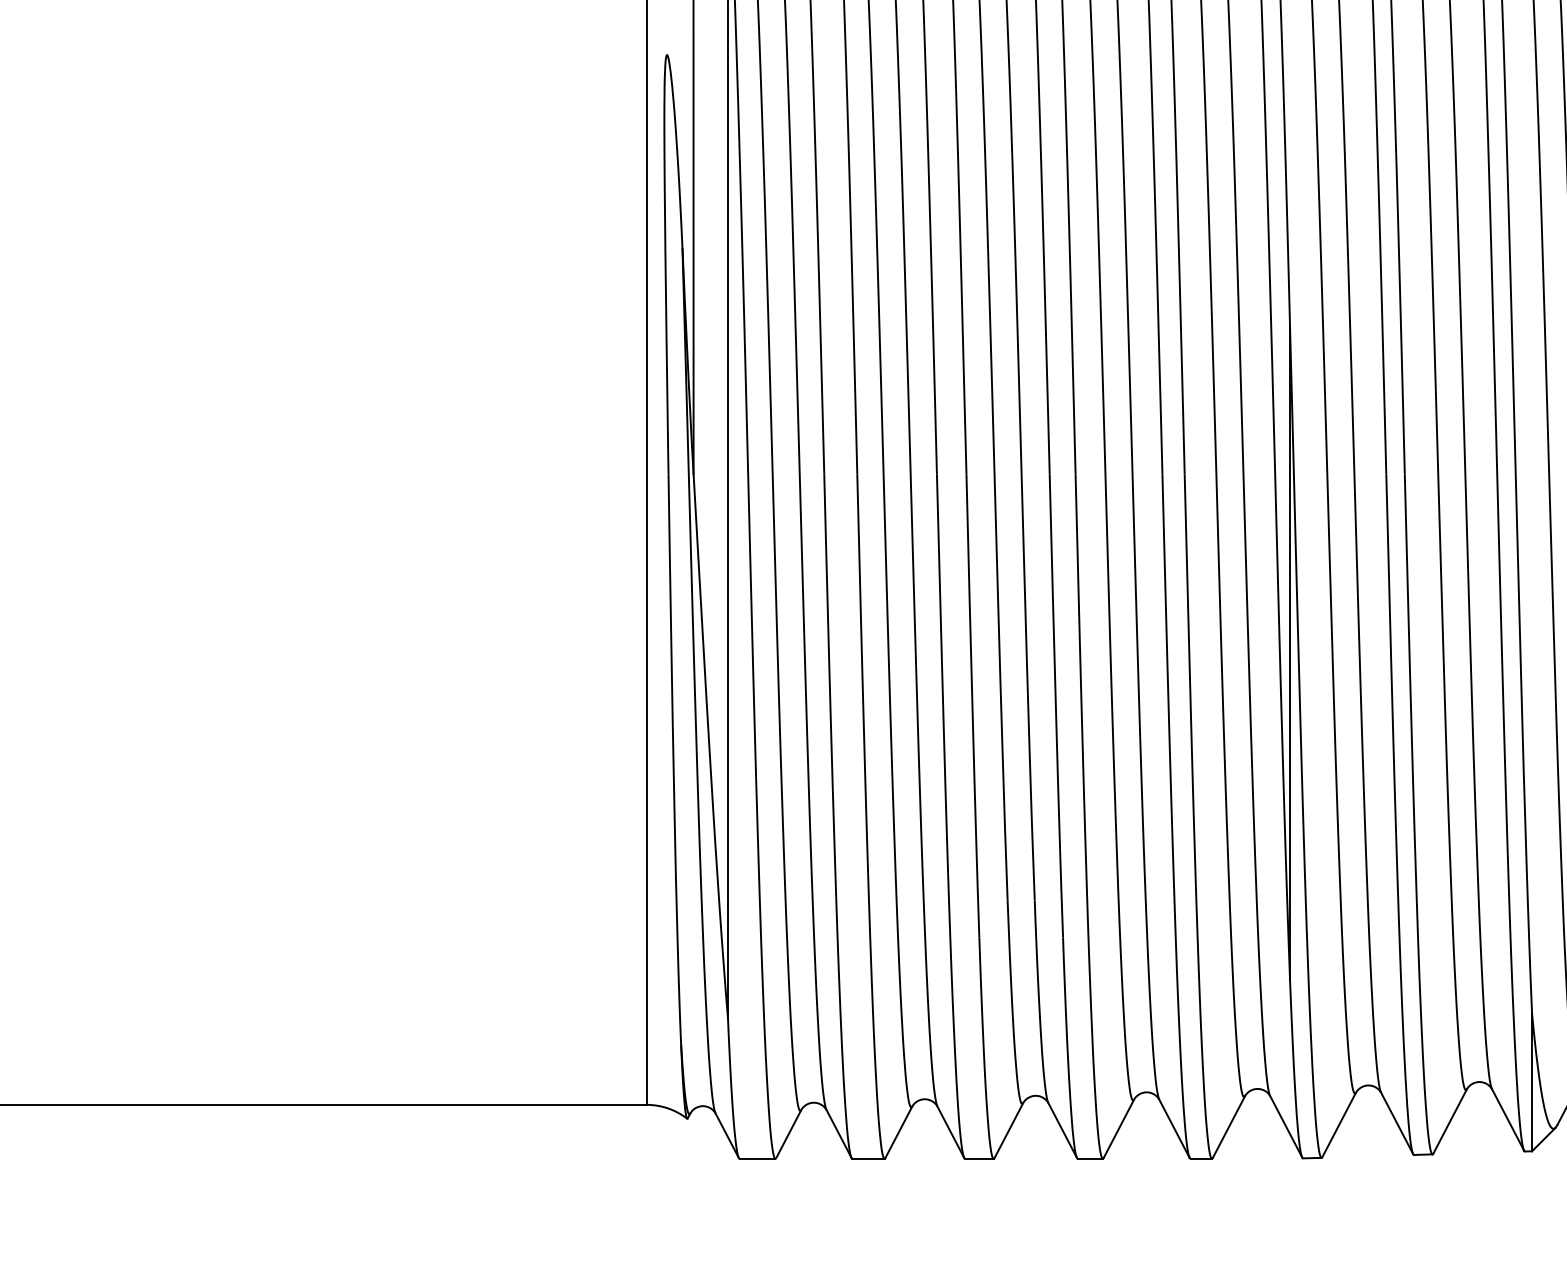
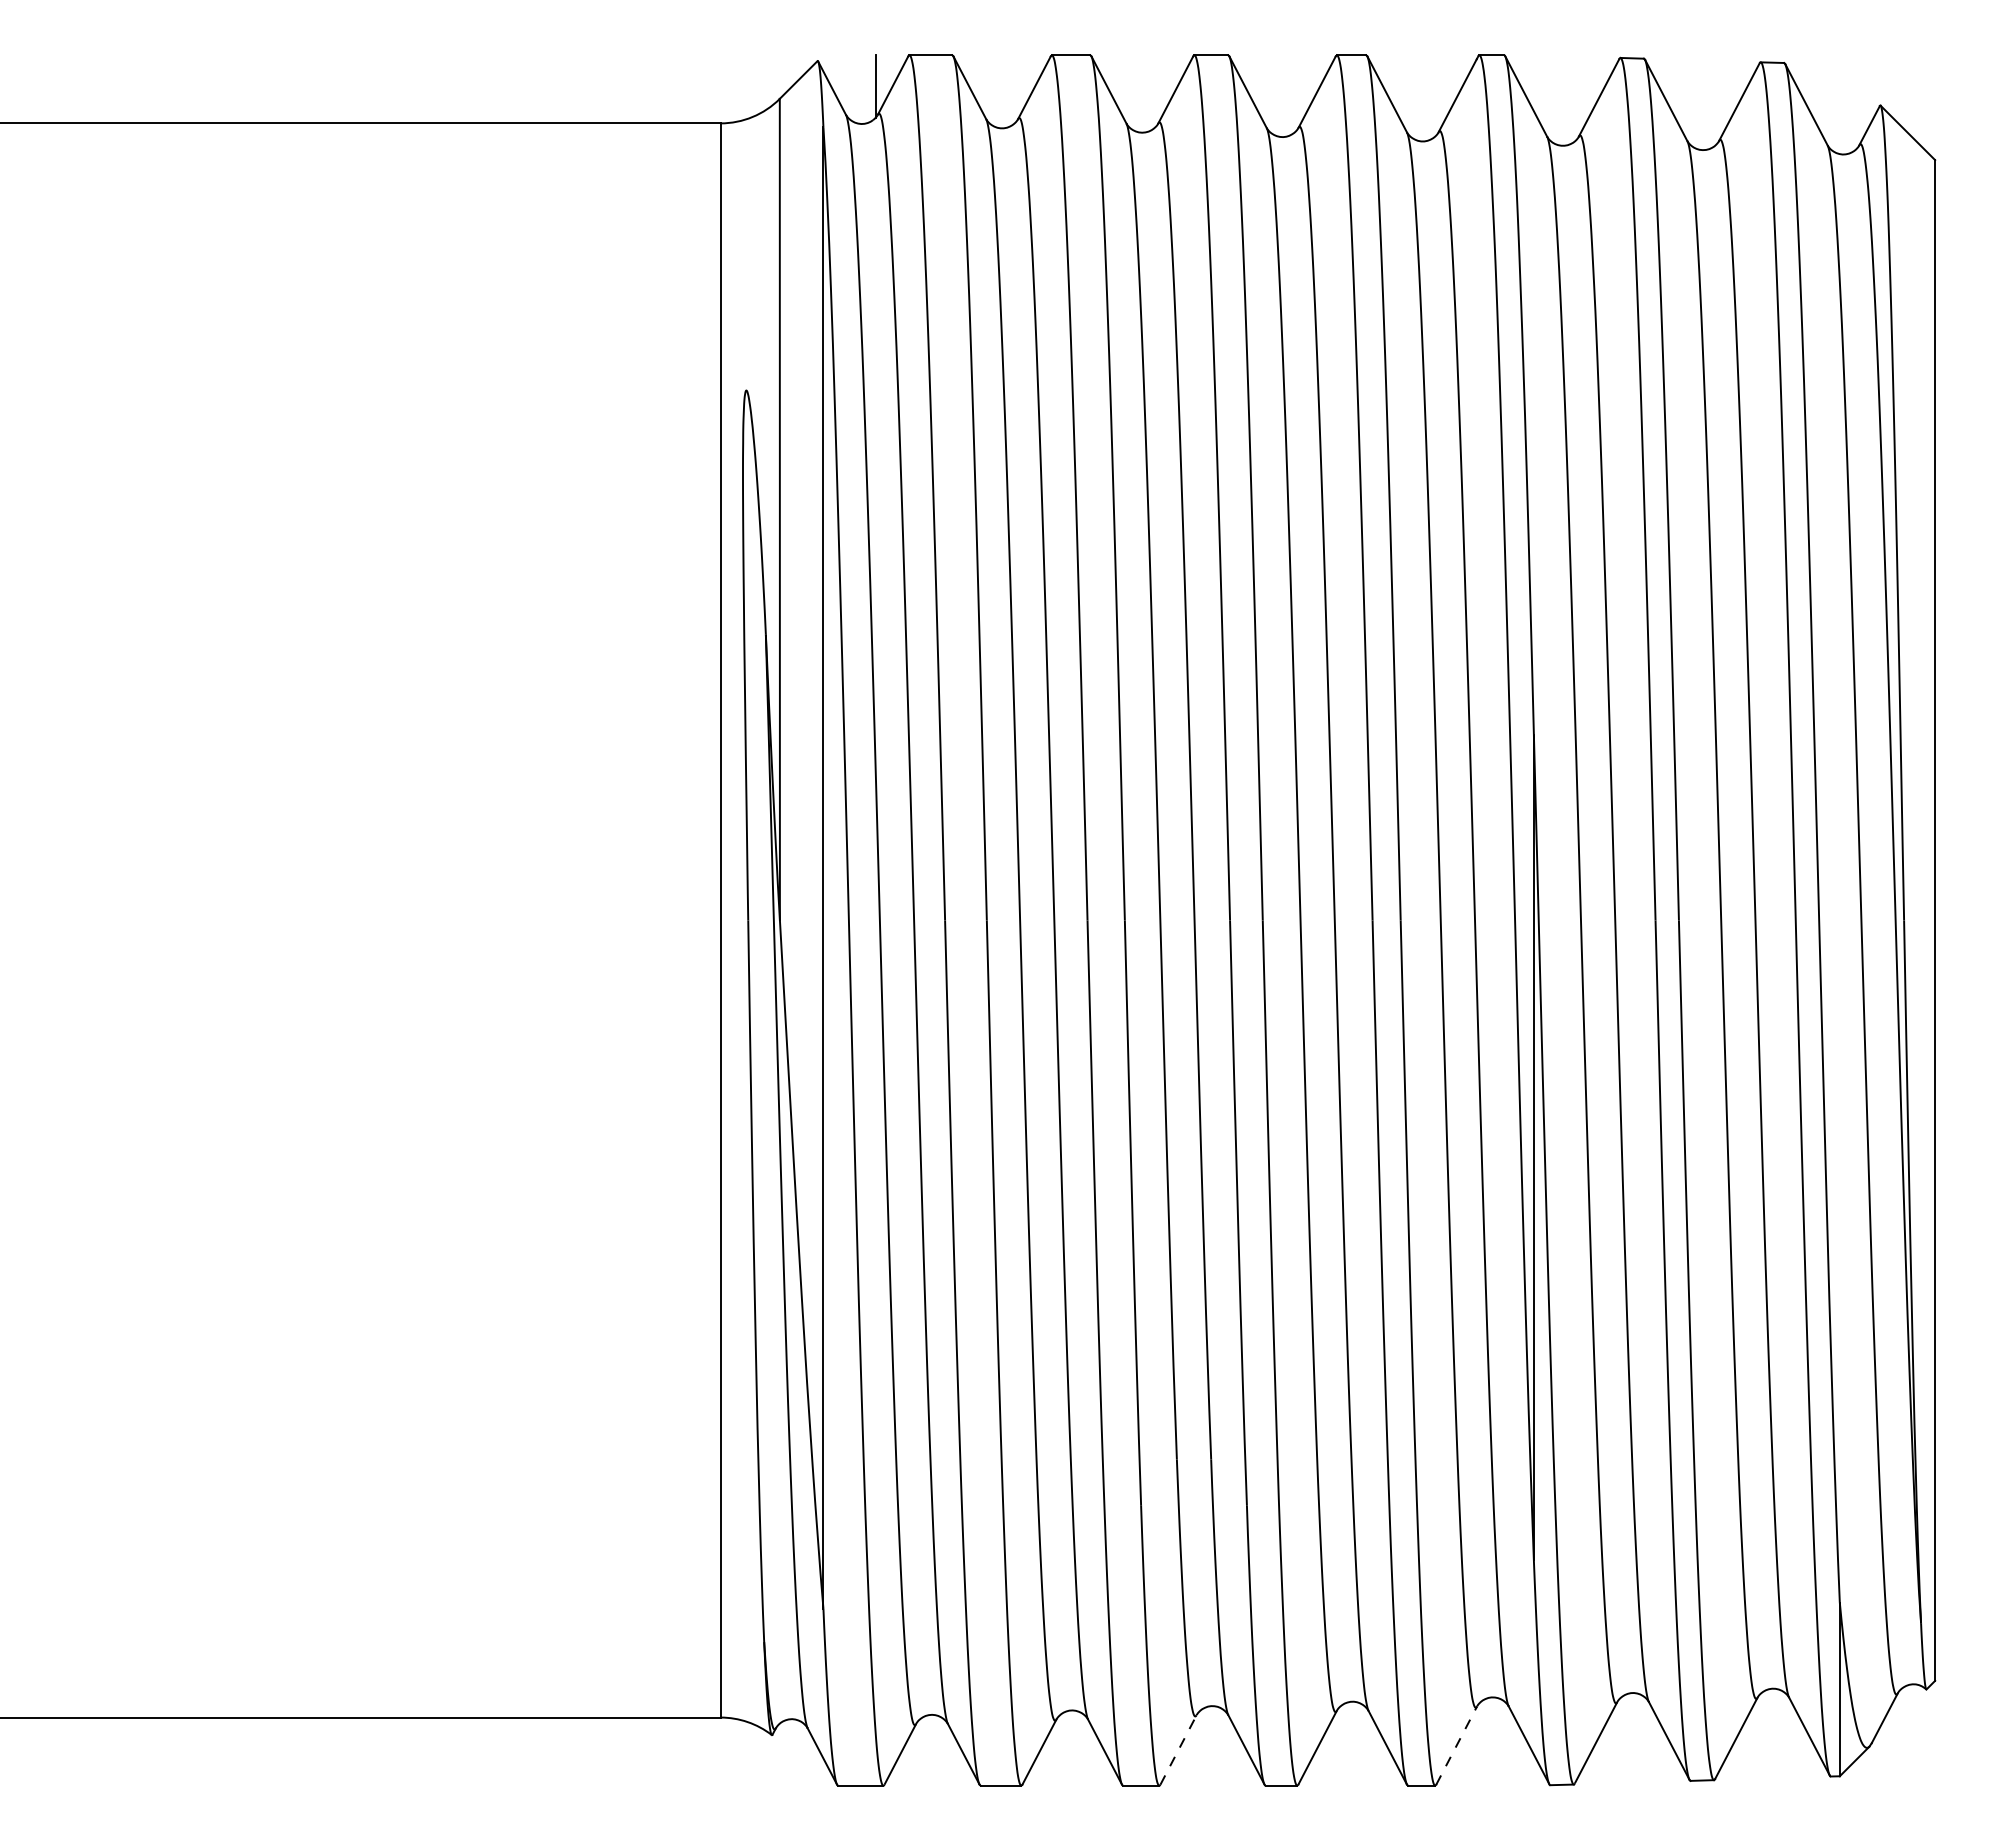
line: (1228, 1126) -> (1456, 1745), solid -> dashed
line: (1008, 1130) -> (1178, 1749), solid -> dashed

